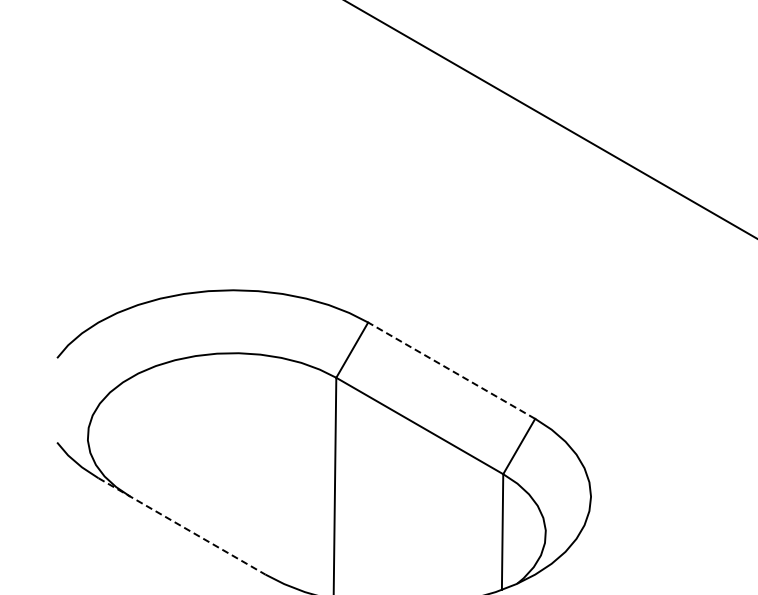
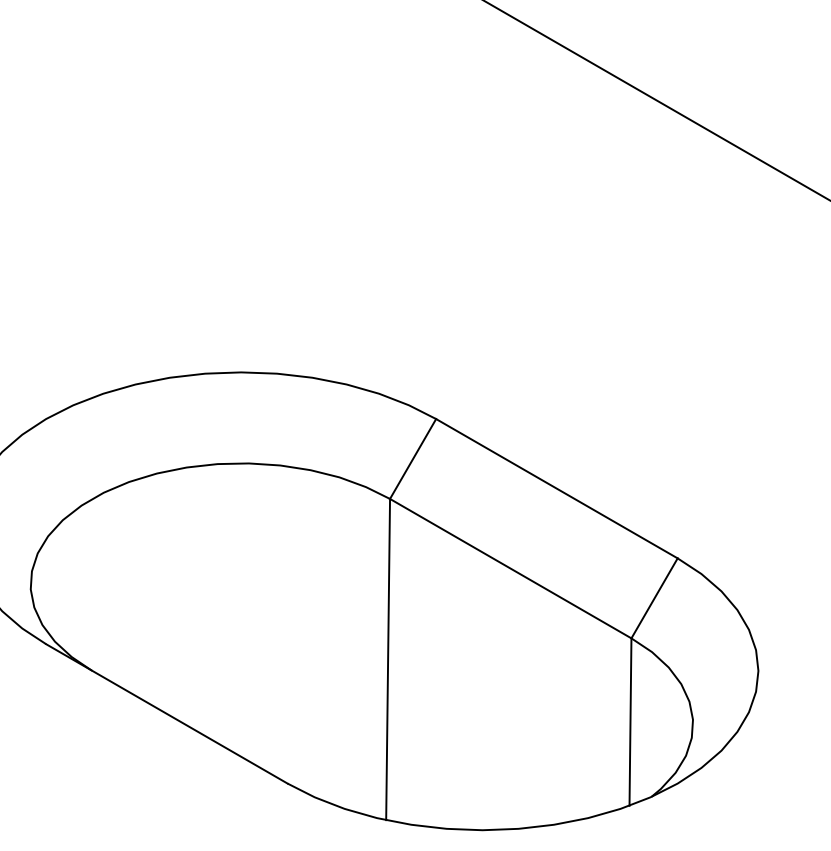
line: (451, 370) -> (556, 488), dashed -> solid
line: (182, 526) -> (167, 714), dashed -> solid

